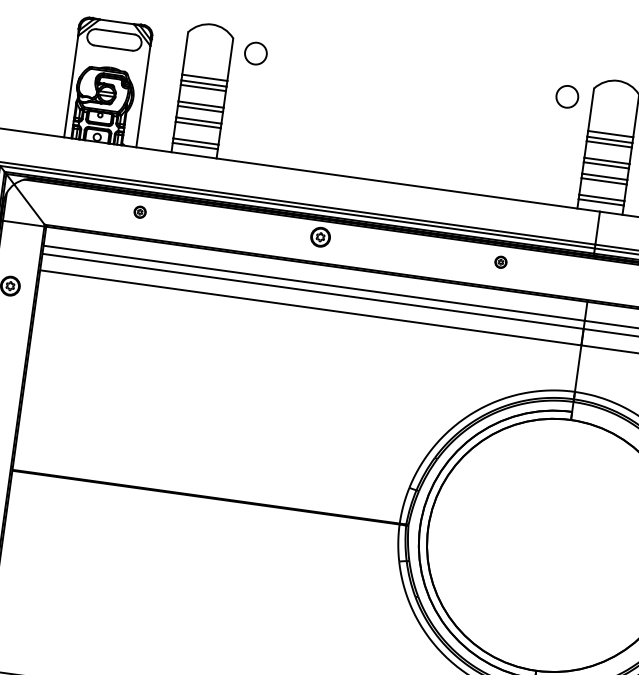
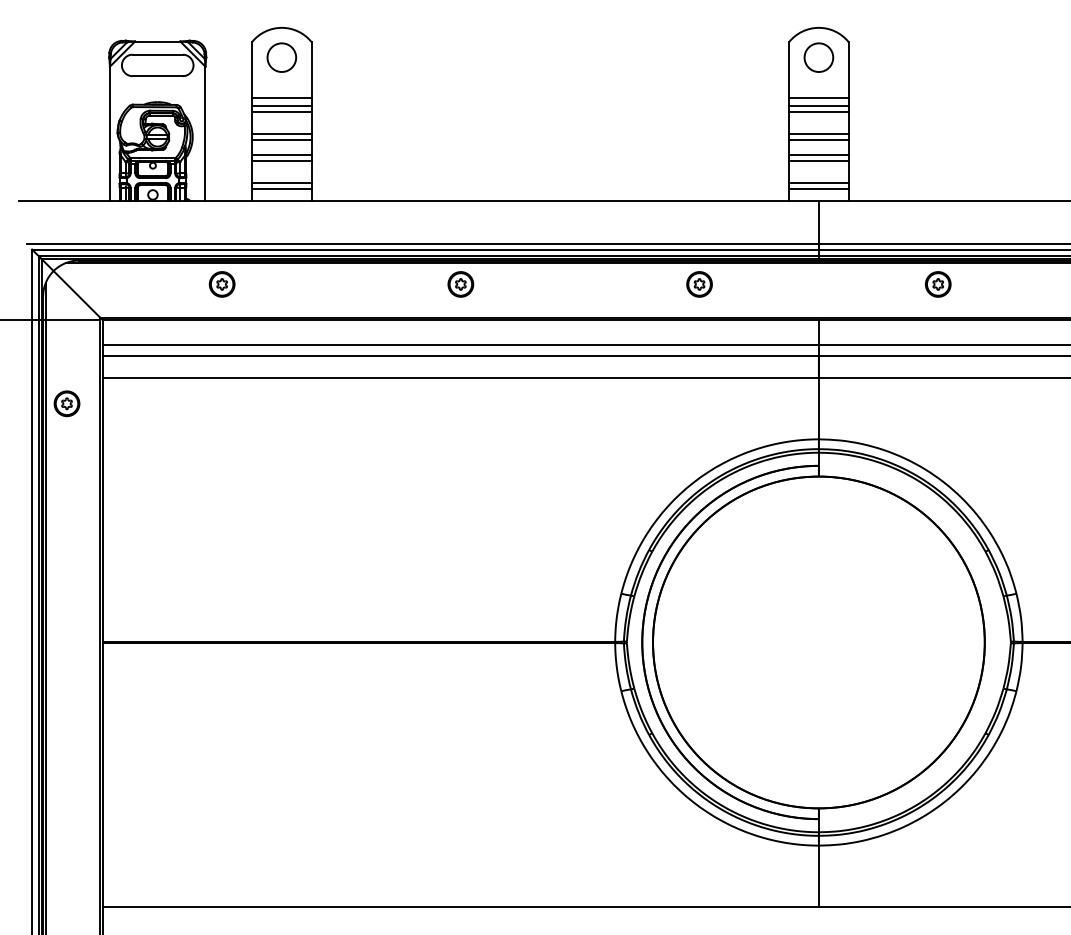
circle: (255, 53) -> (281, 57), moved
circle: (567, 96) -> (818, 57), moved
part: (139, 212) -> (221, 284), size x1.67
part: (500, 262) -> (699, 284), size x1.67

